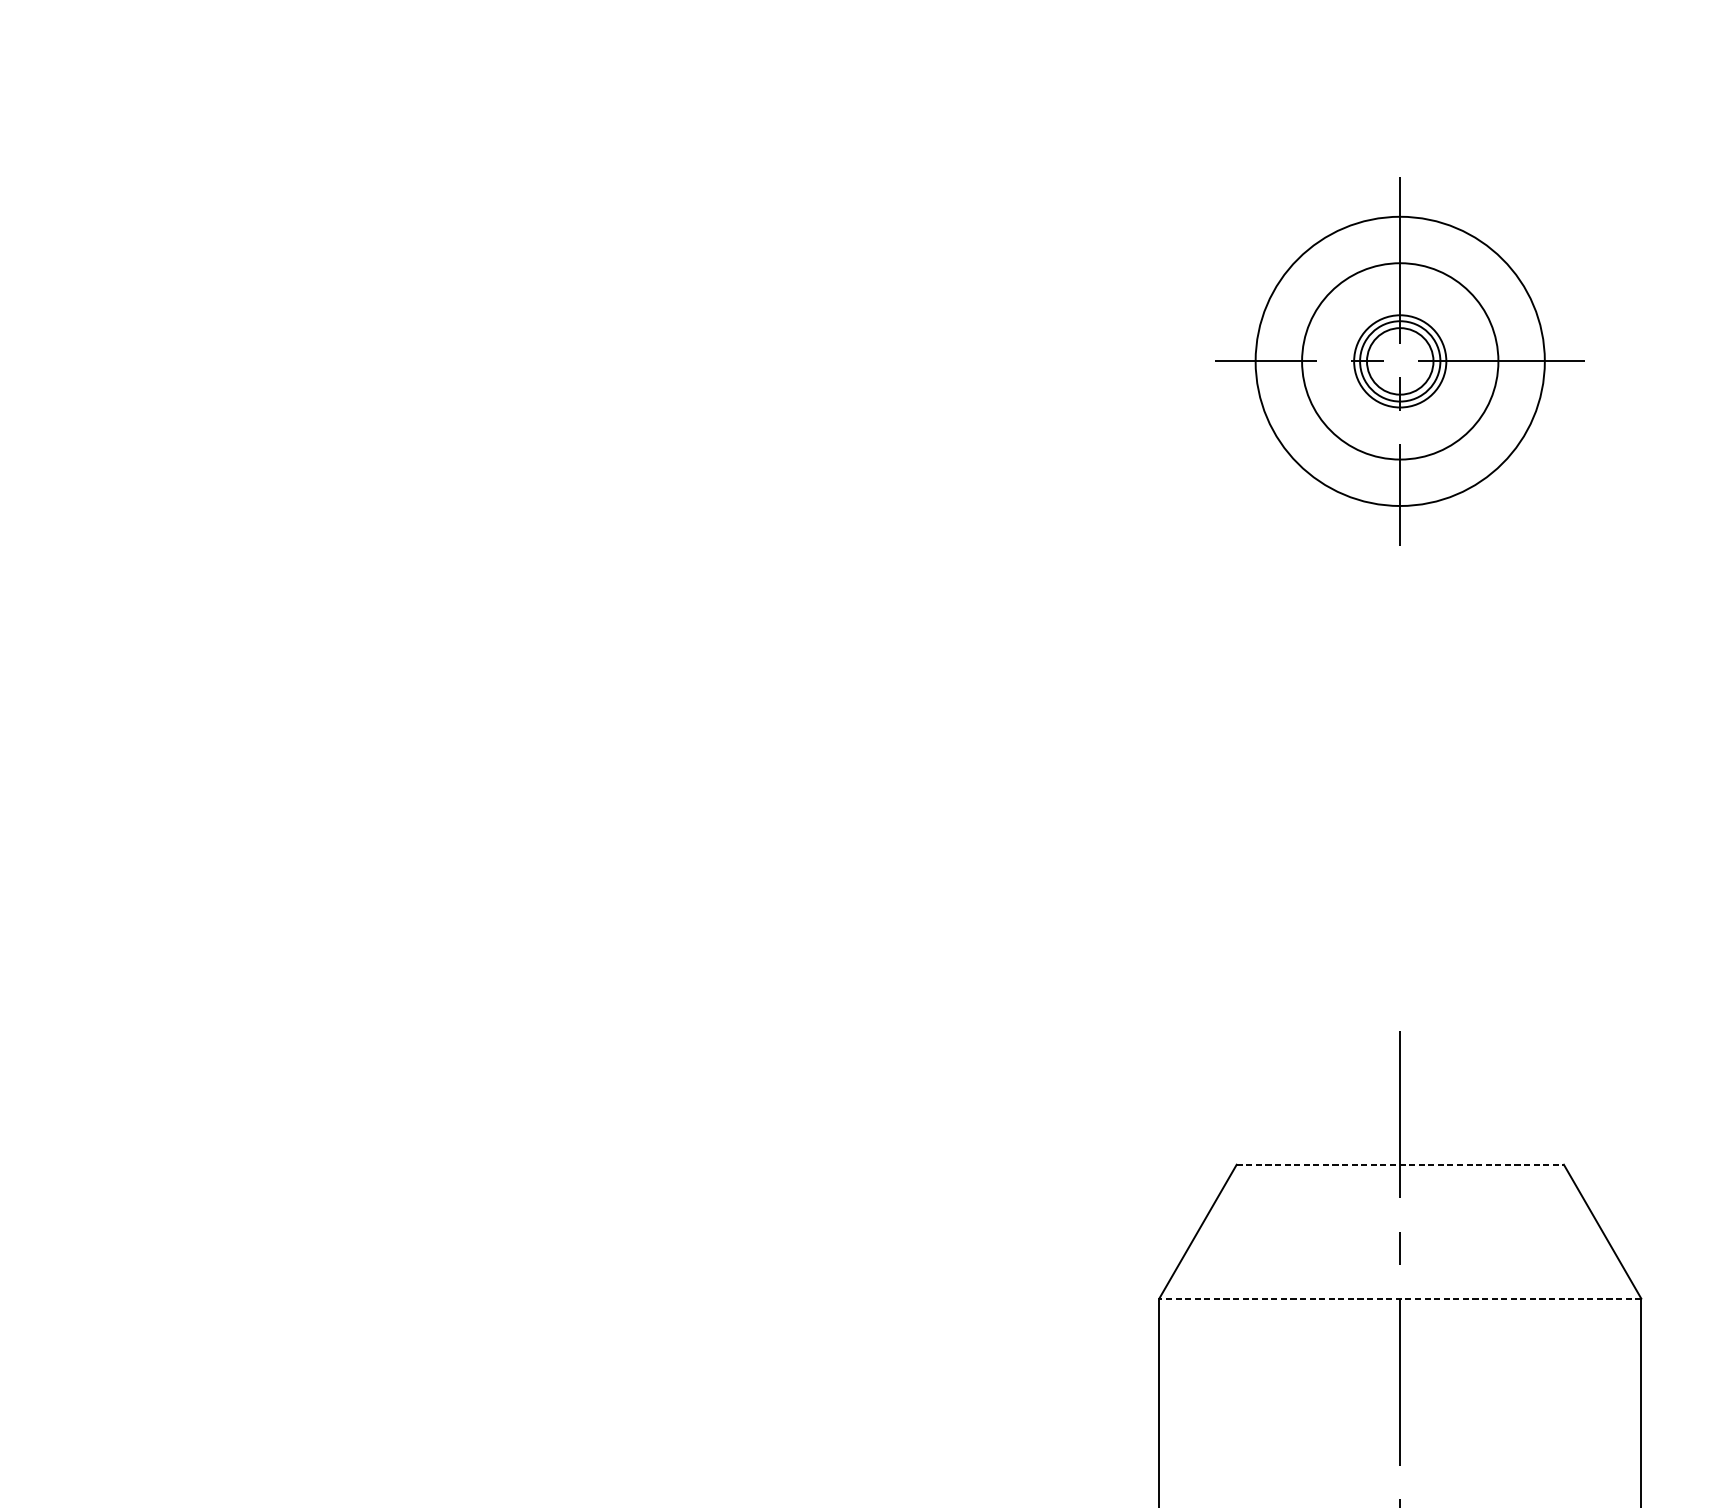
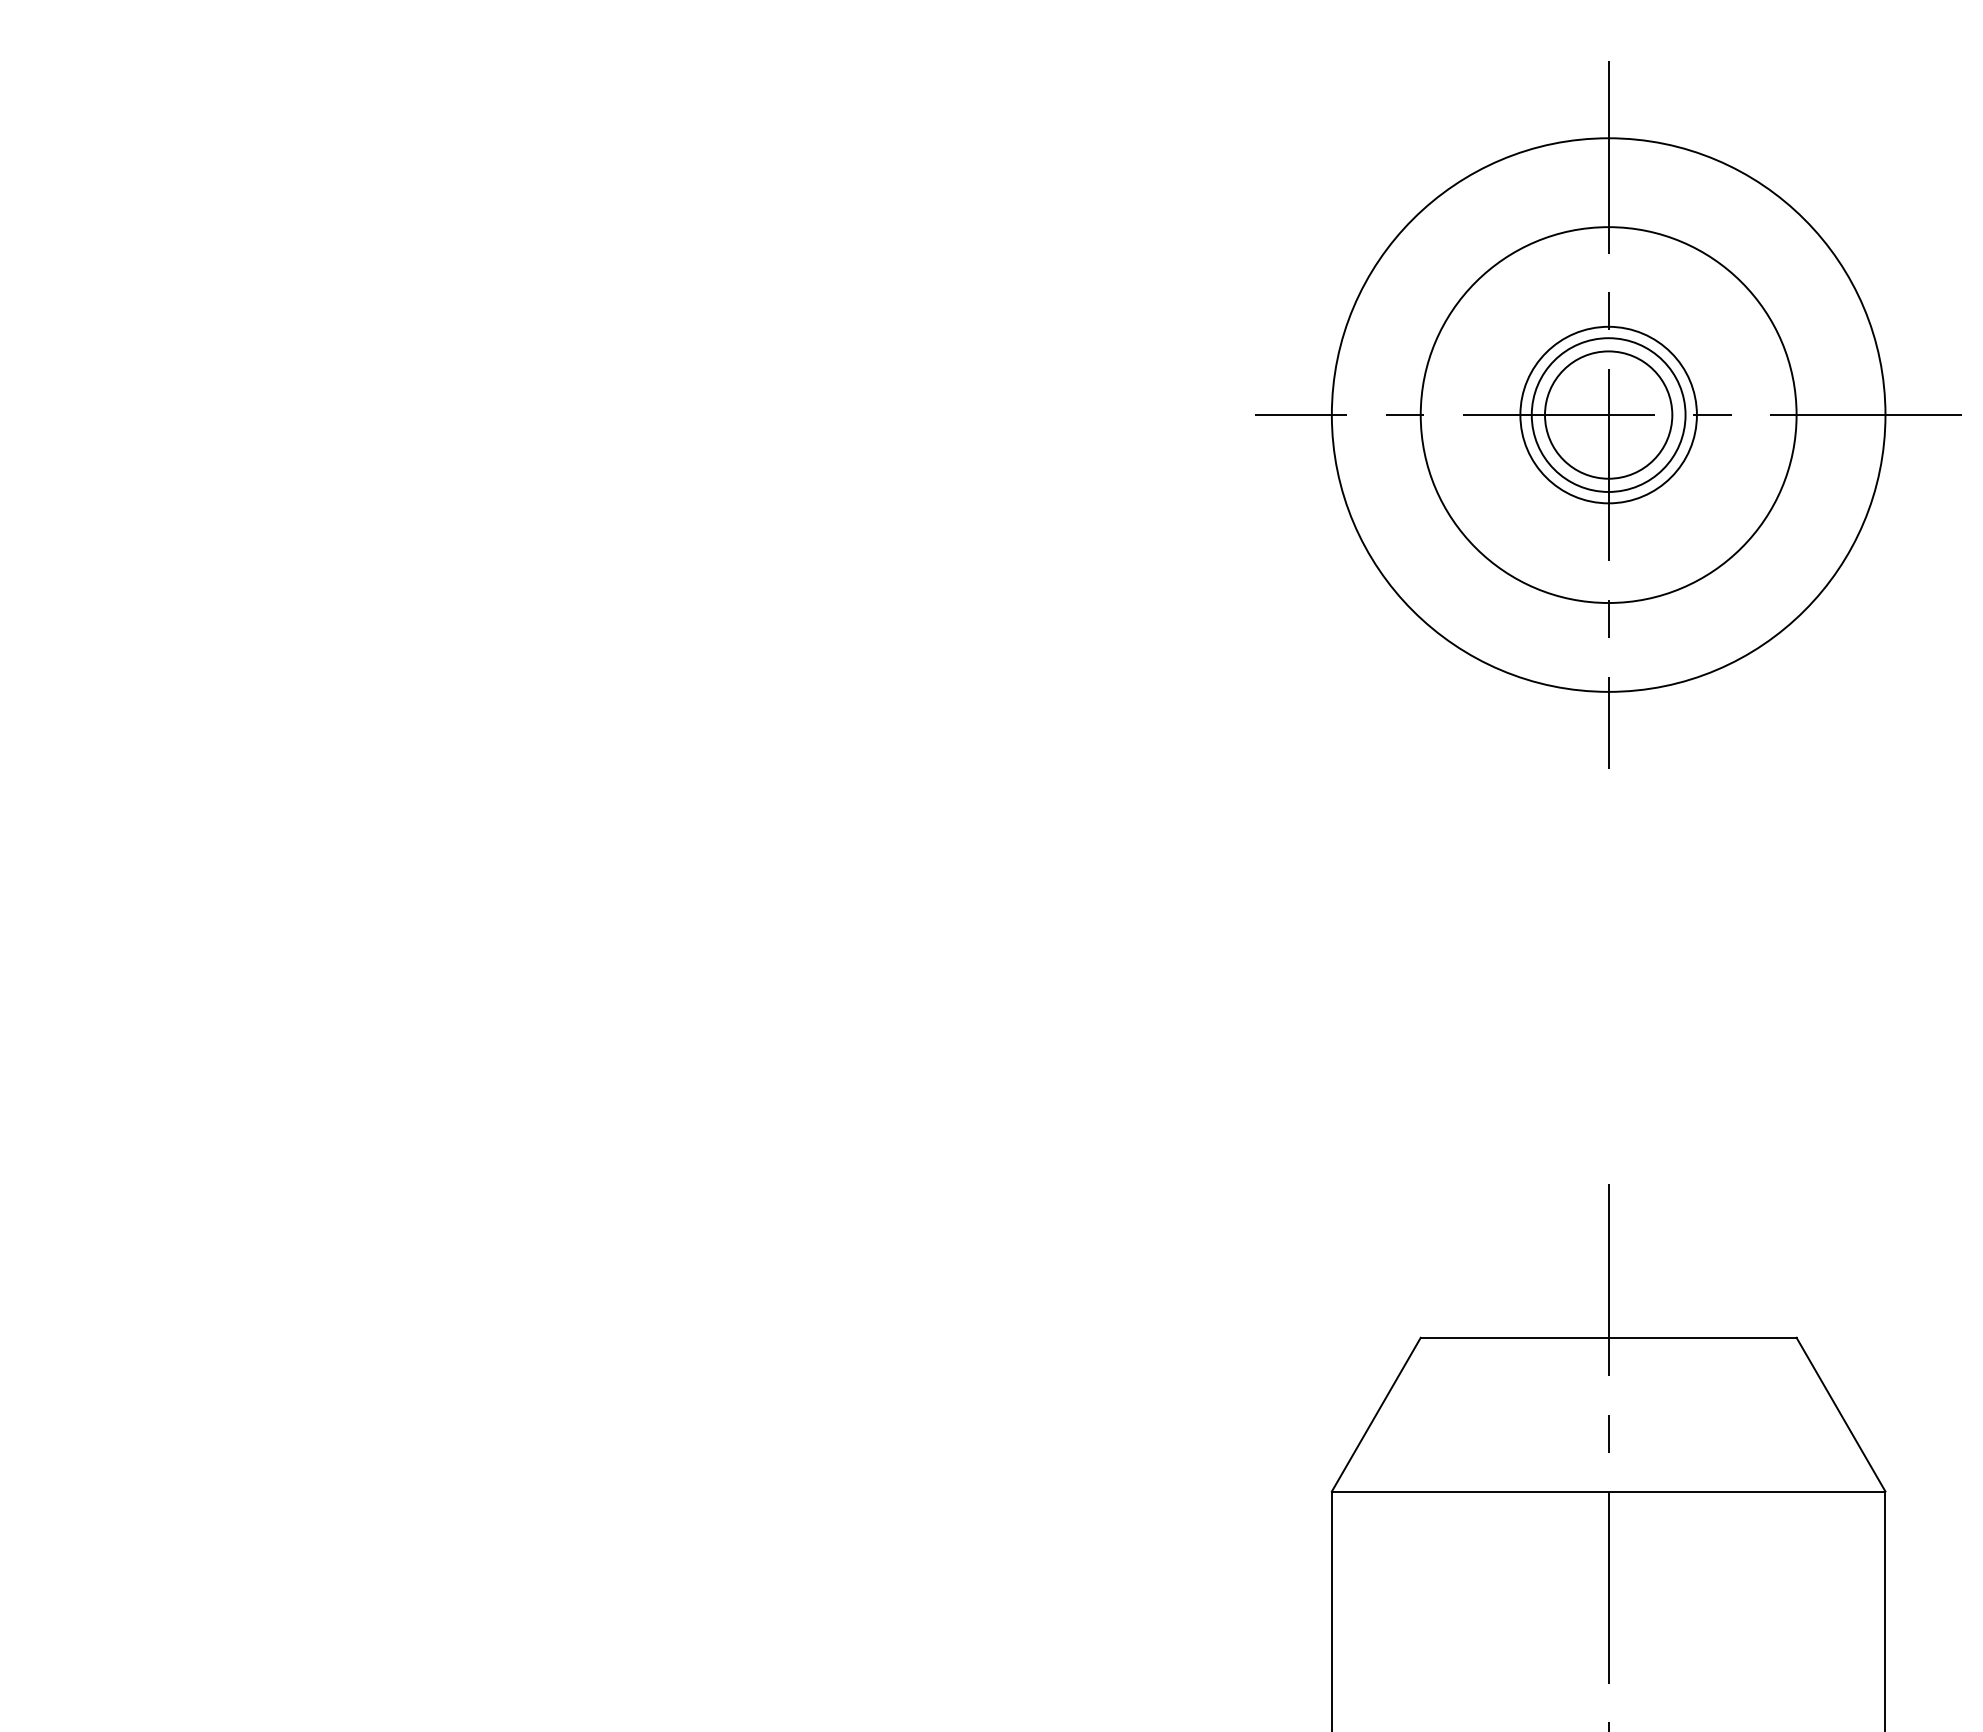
part: (1400, 360) -> (1608, 414), size x1.67
line: (1400, 1164) -> (1608, 1337), dashed -> solid
line: (1400, 1298) -> (1608, 1491), dashed -> solid

